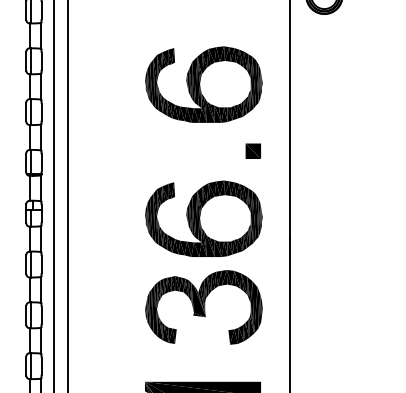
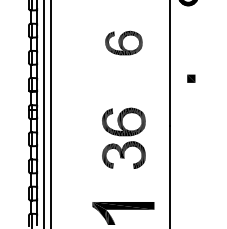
part: (203, 83) -> (123, 42), size x0.6
part: (253, 150) -> (191, 78), moved
part: (203, 263) -> (123, 138), size x0.7

